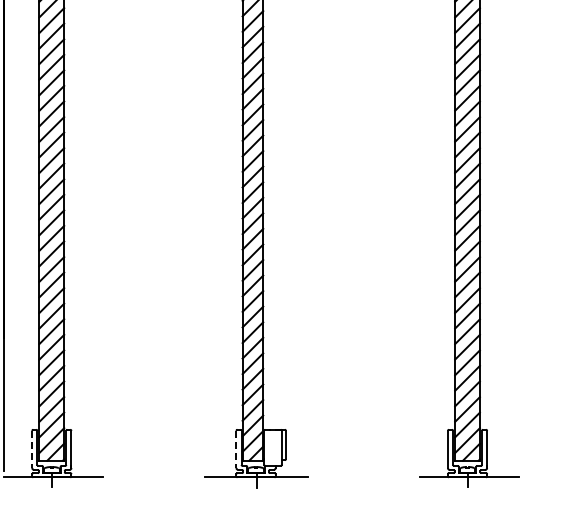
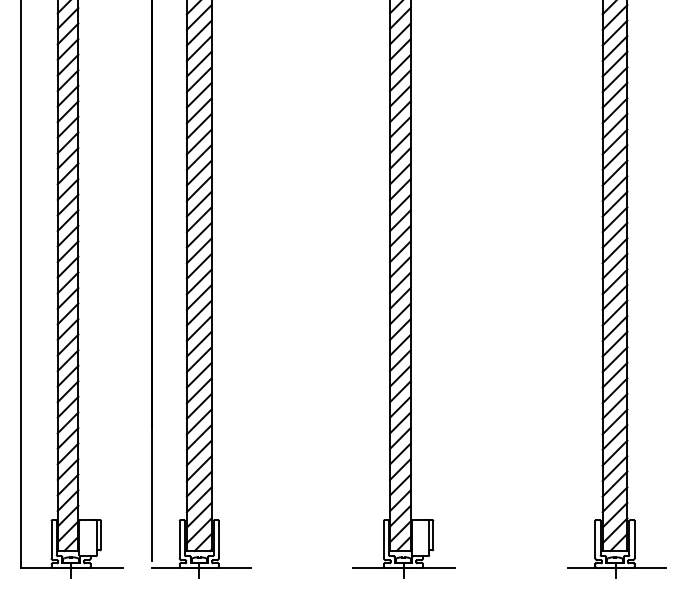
line: (32, 449) -> (179, 539), dashed -> solid
line: (236, 449) -> (383, 539), dashed -> solid

